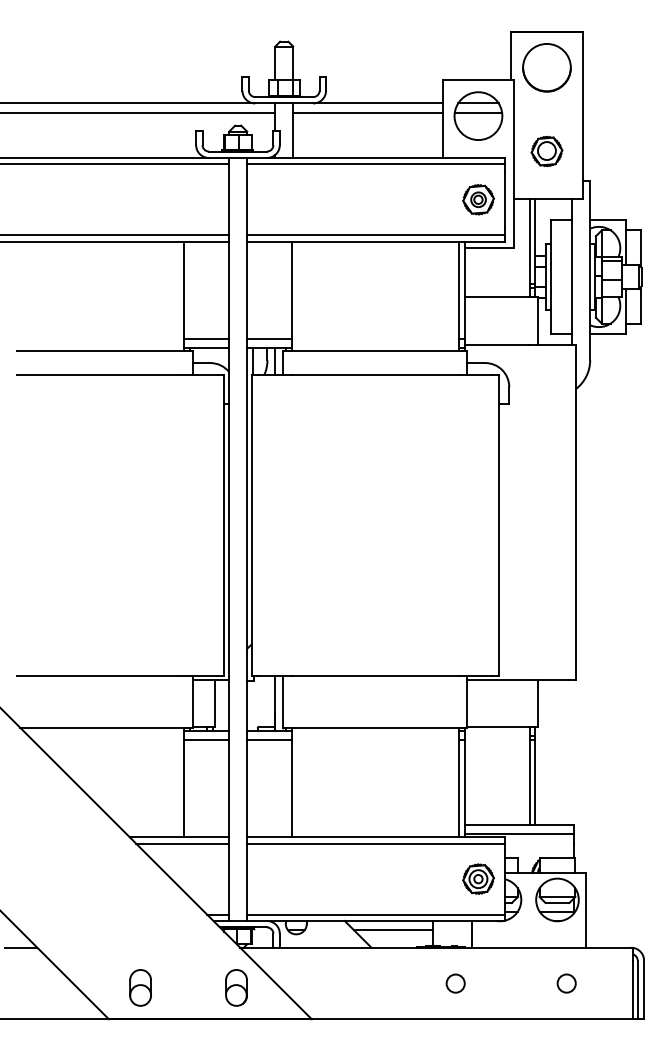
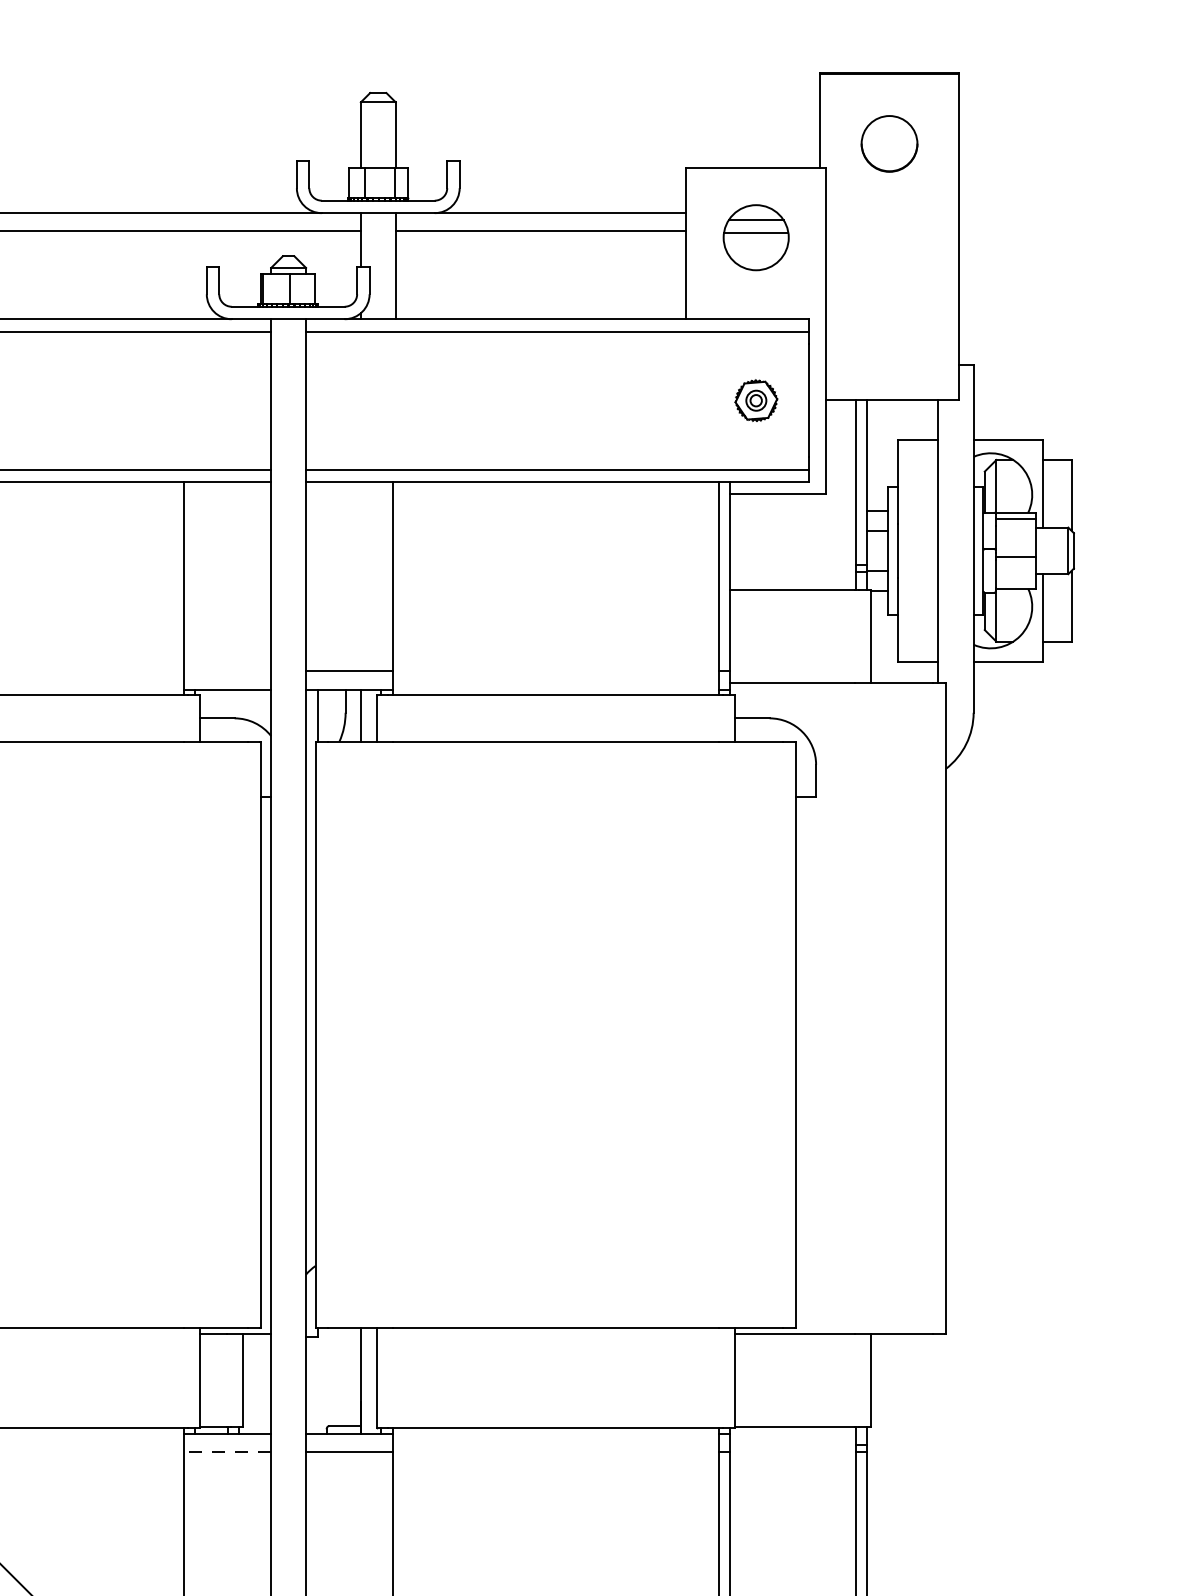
circle: (546, 67) -> (888, 143), size x0.6
part: (478, 115) -> (756, 236), size x0.7
part: (546, 151) -> (888, 306), removed
part: (478, 199) -> (756, 400), size x0.7
line: (206, 338) -> (226, 670), removed
line: (206, 740) -> (226, 1452), solid -> dashed

